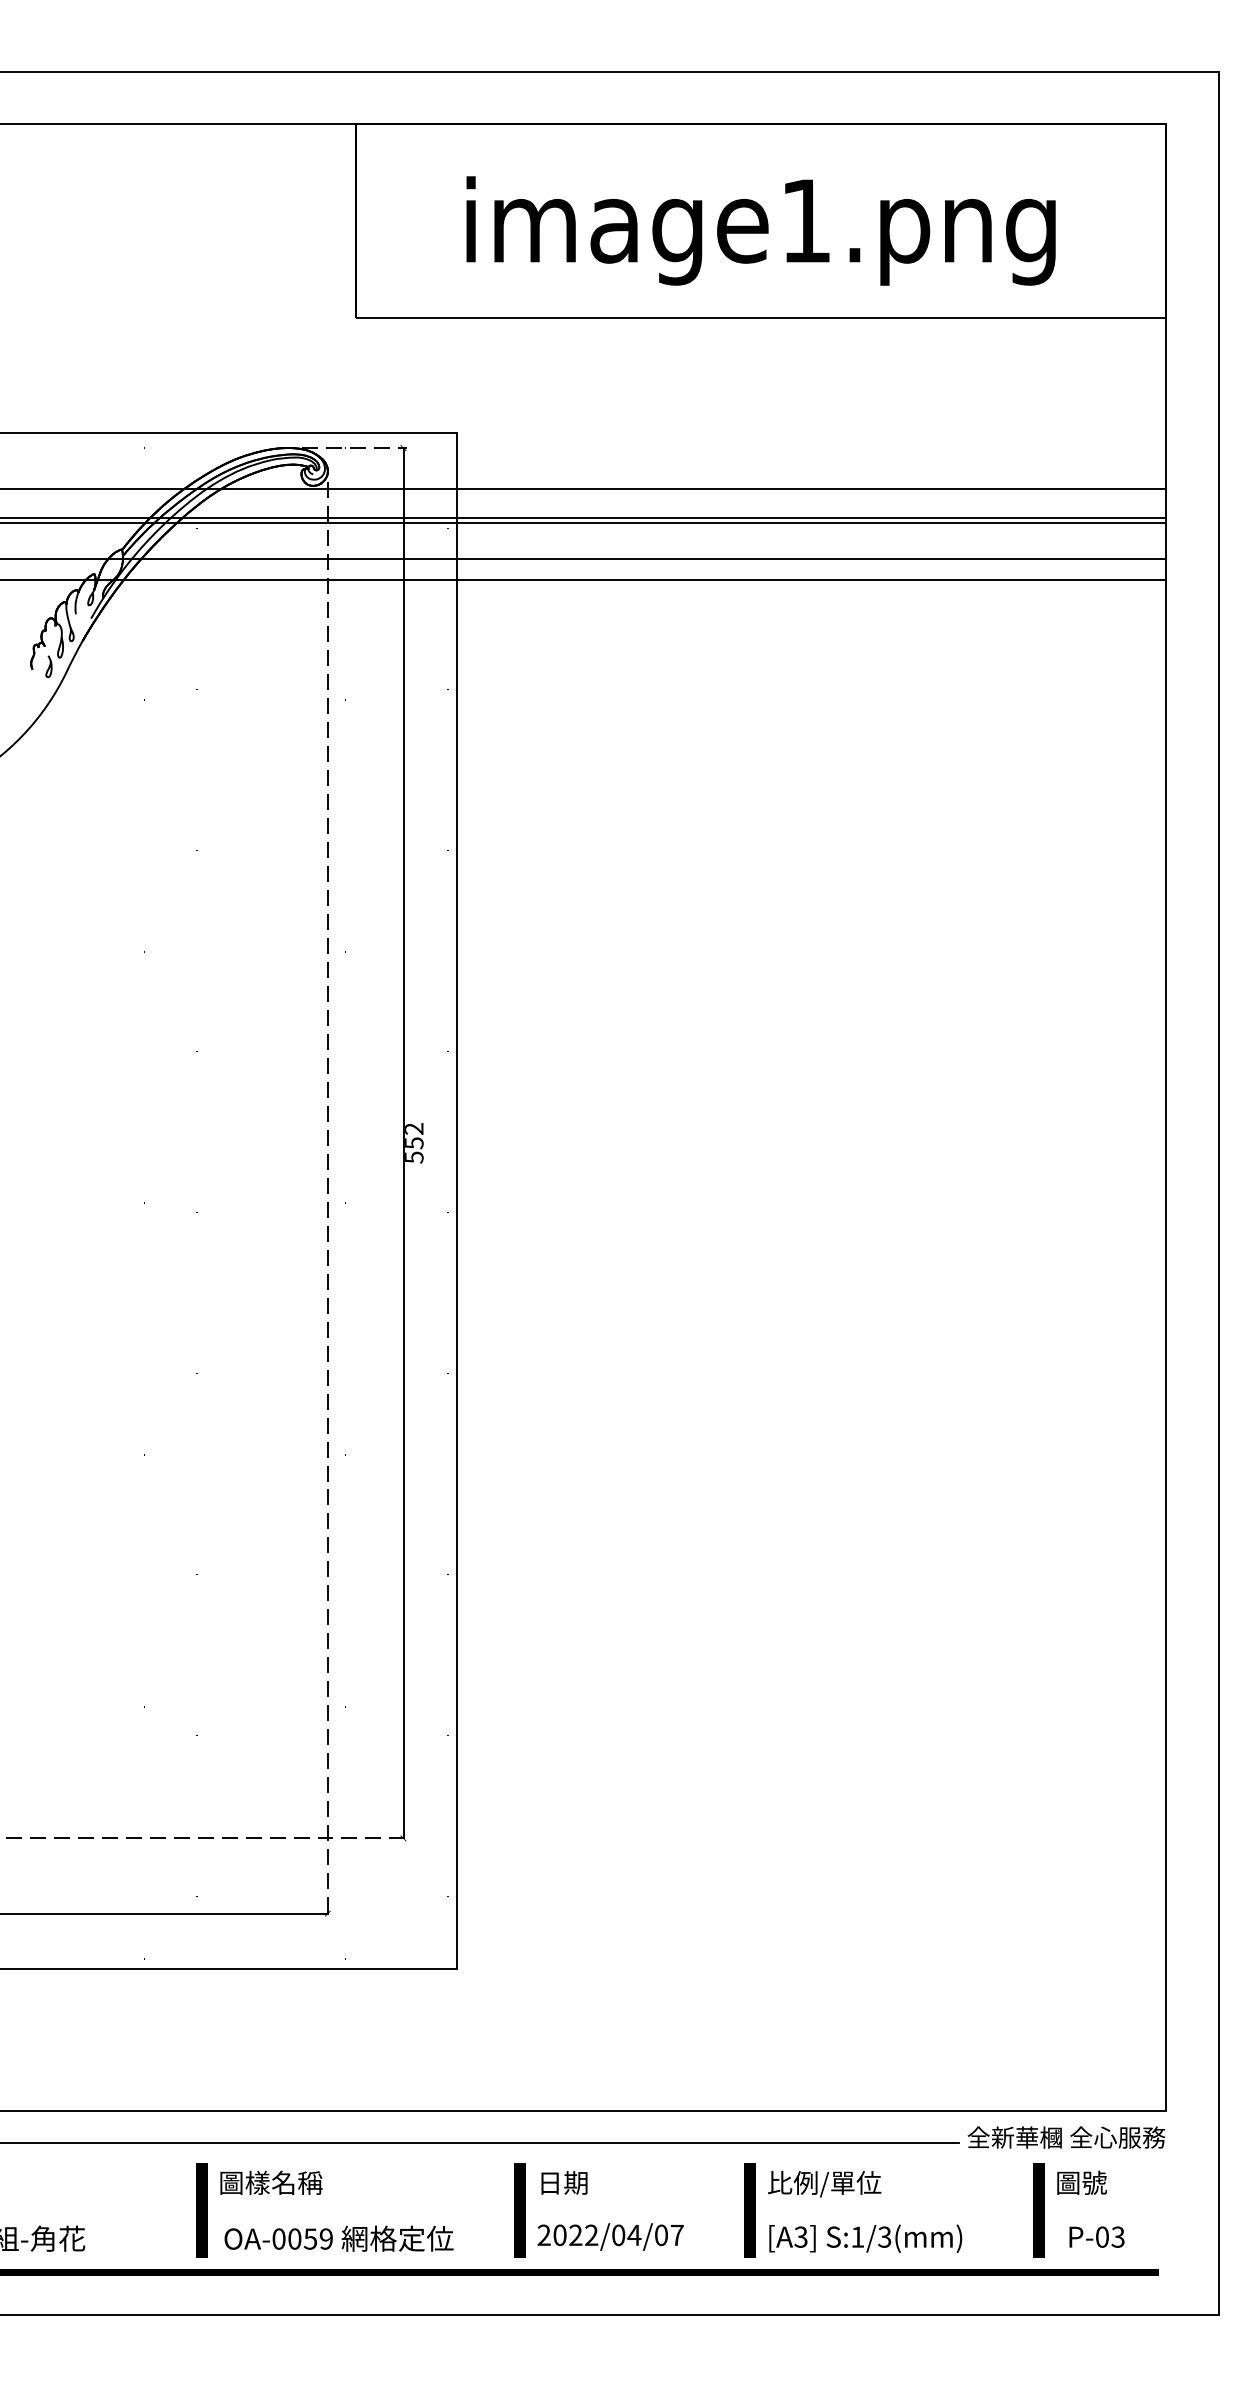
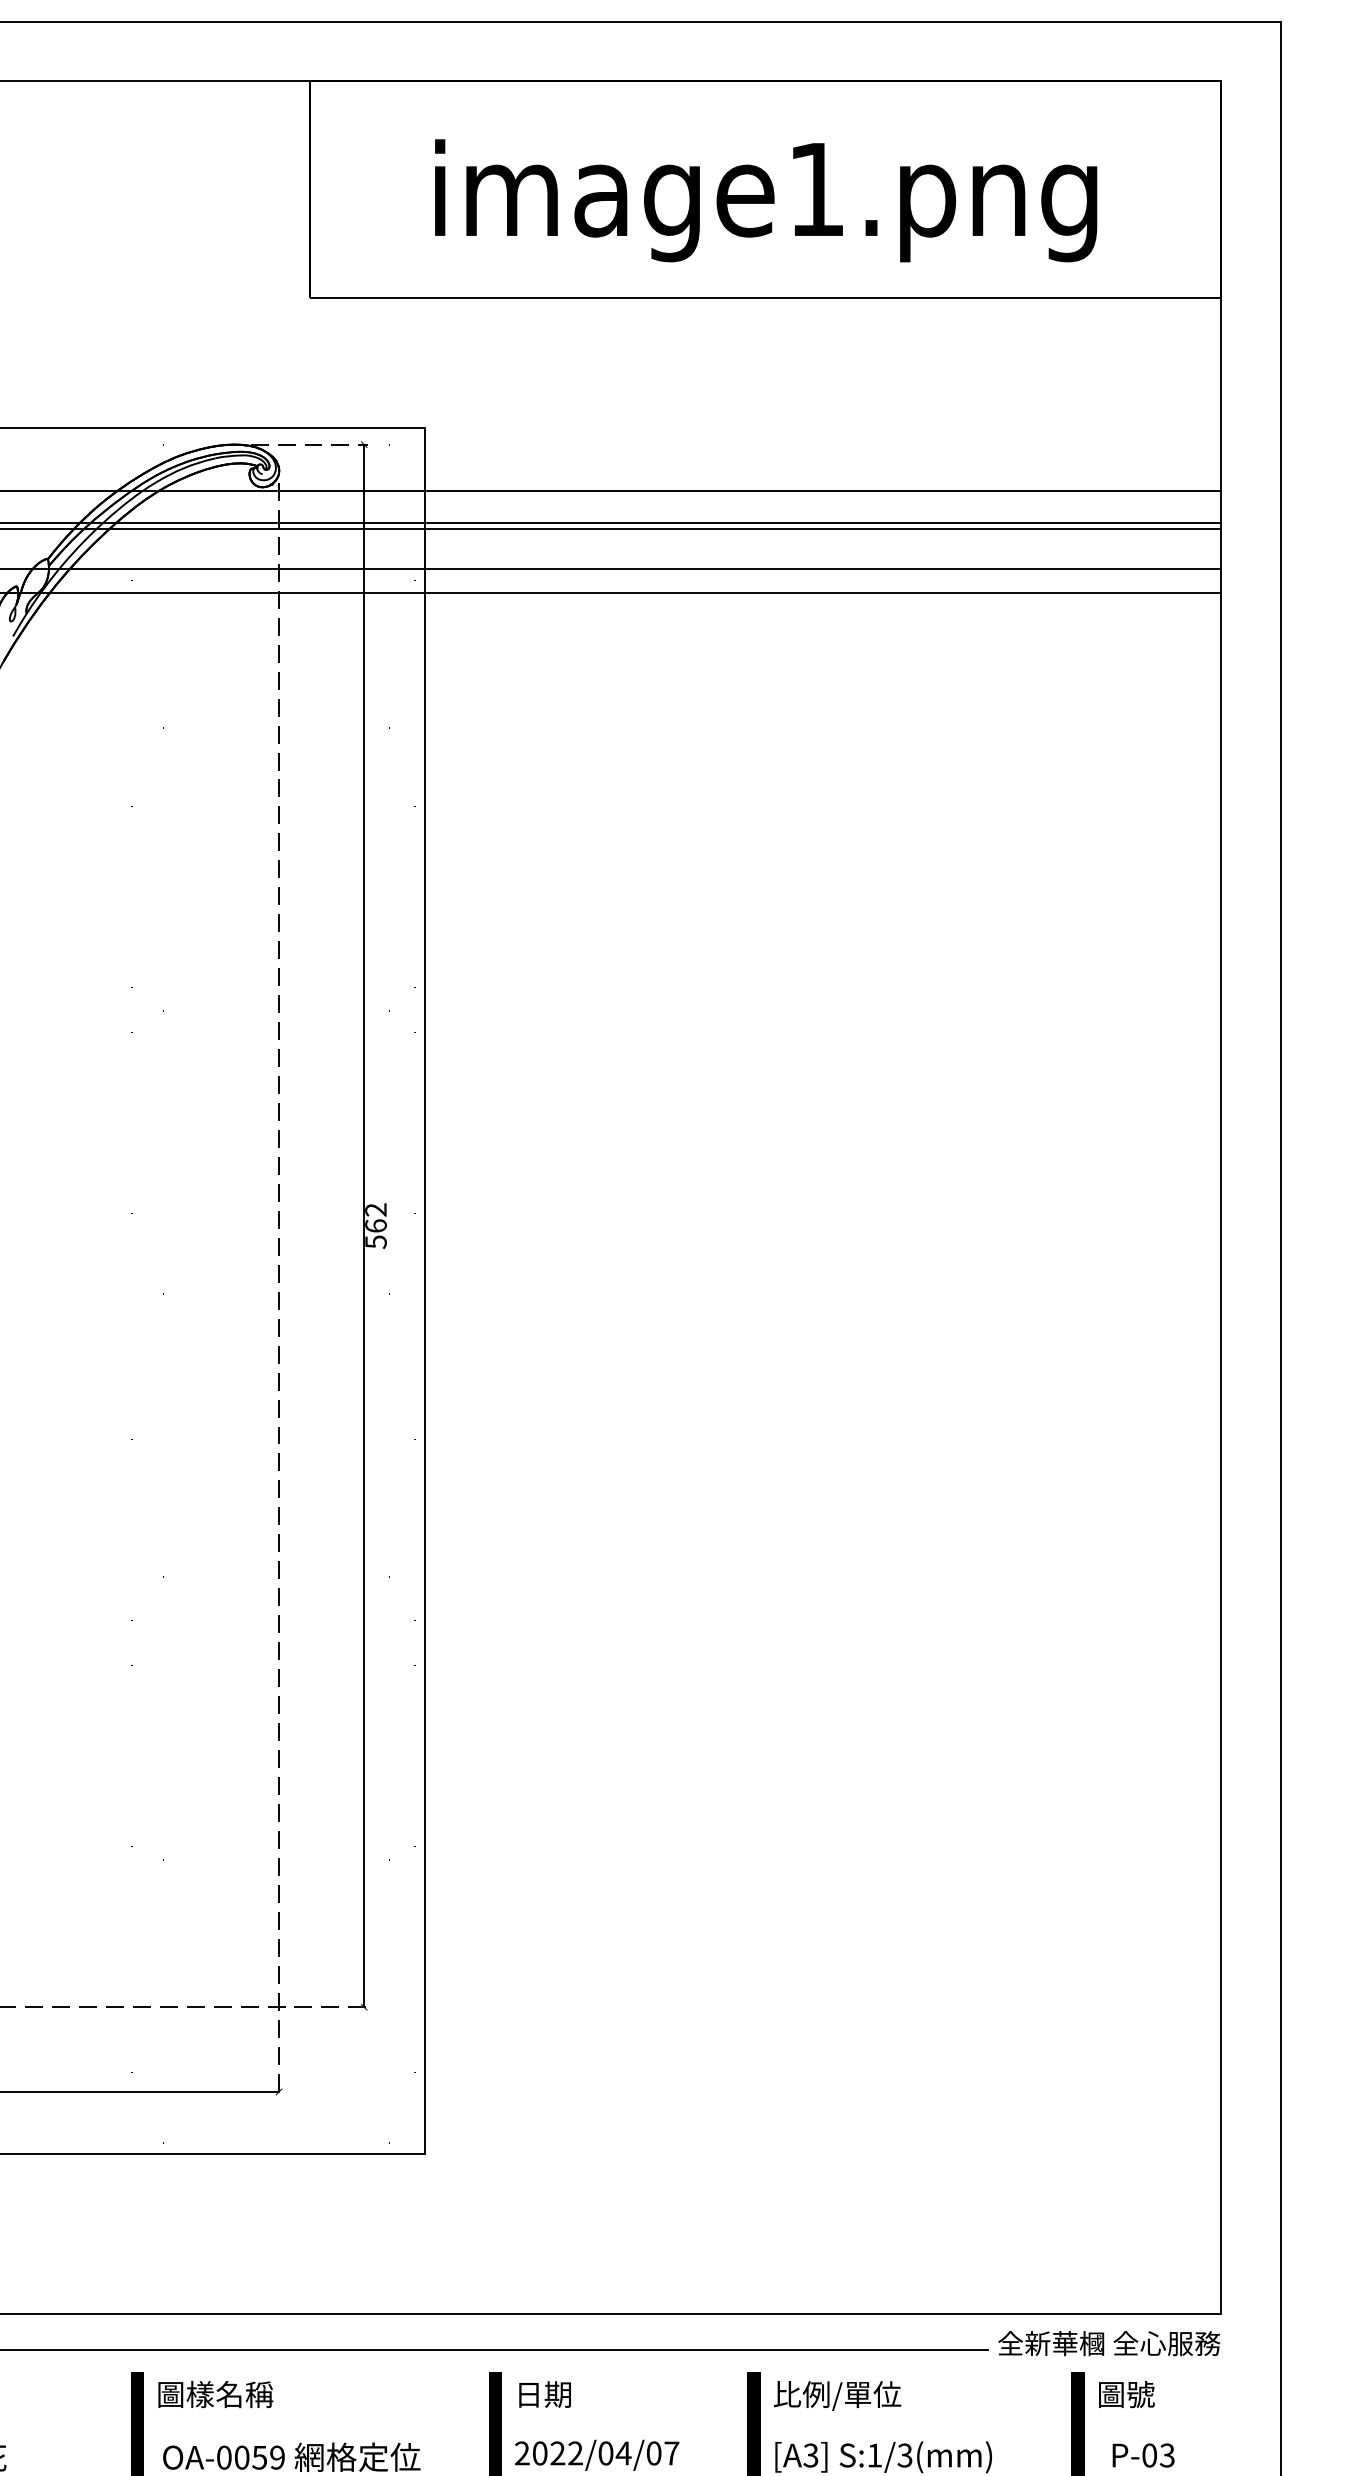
text: (414, 1143) -> (376, 1226), 552 -> 562

